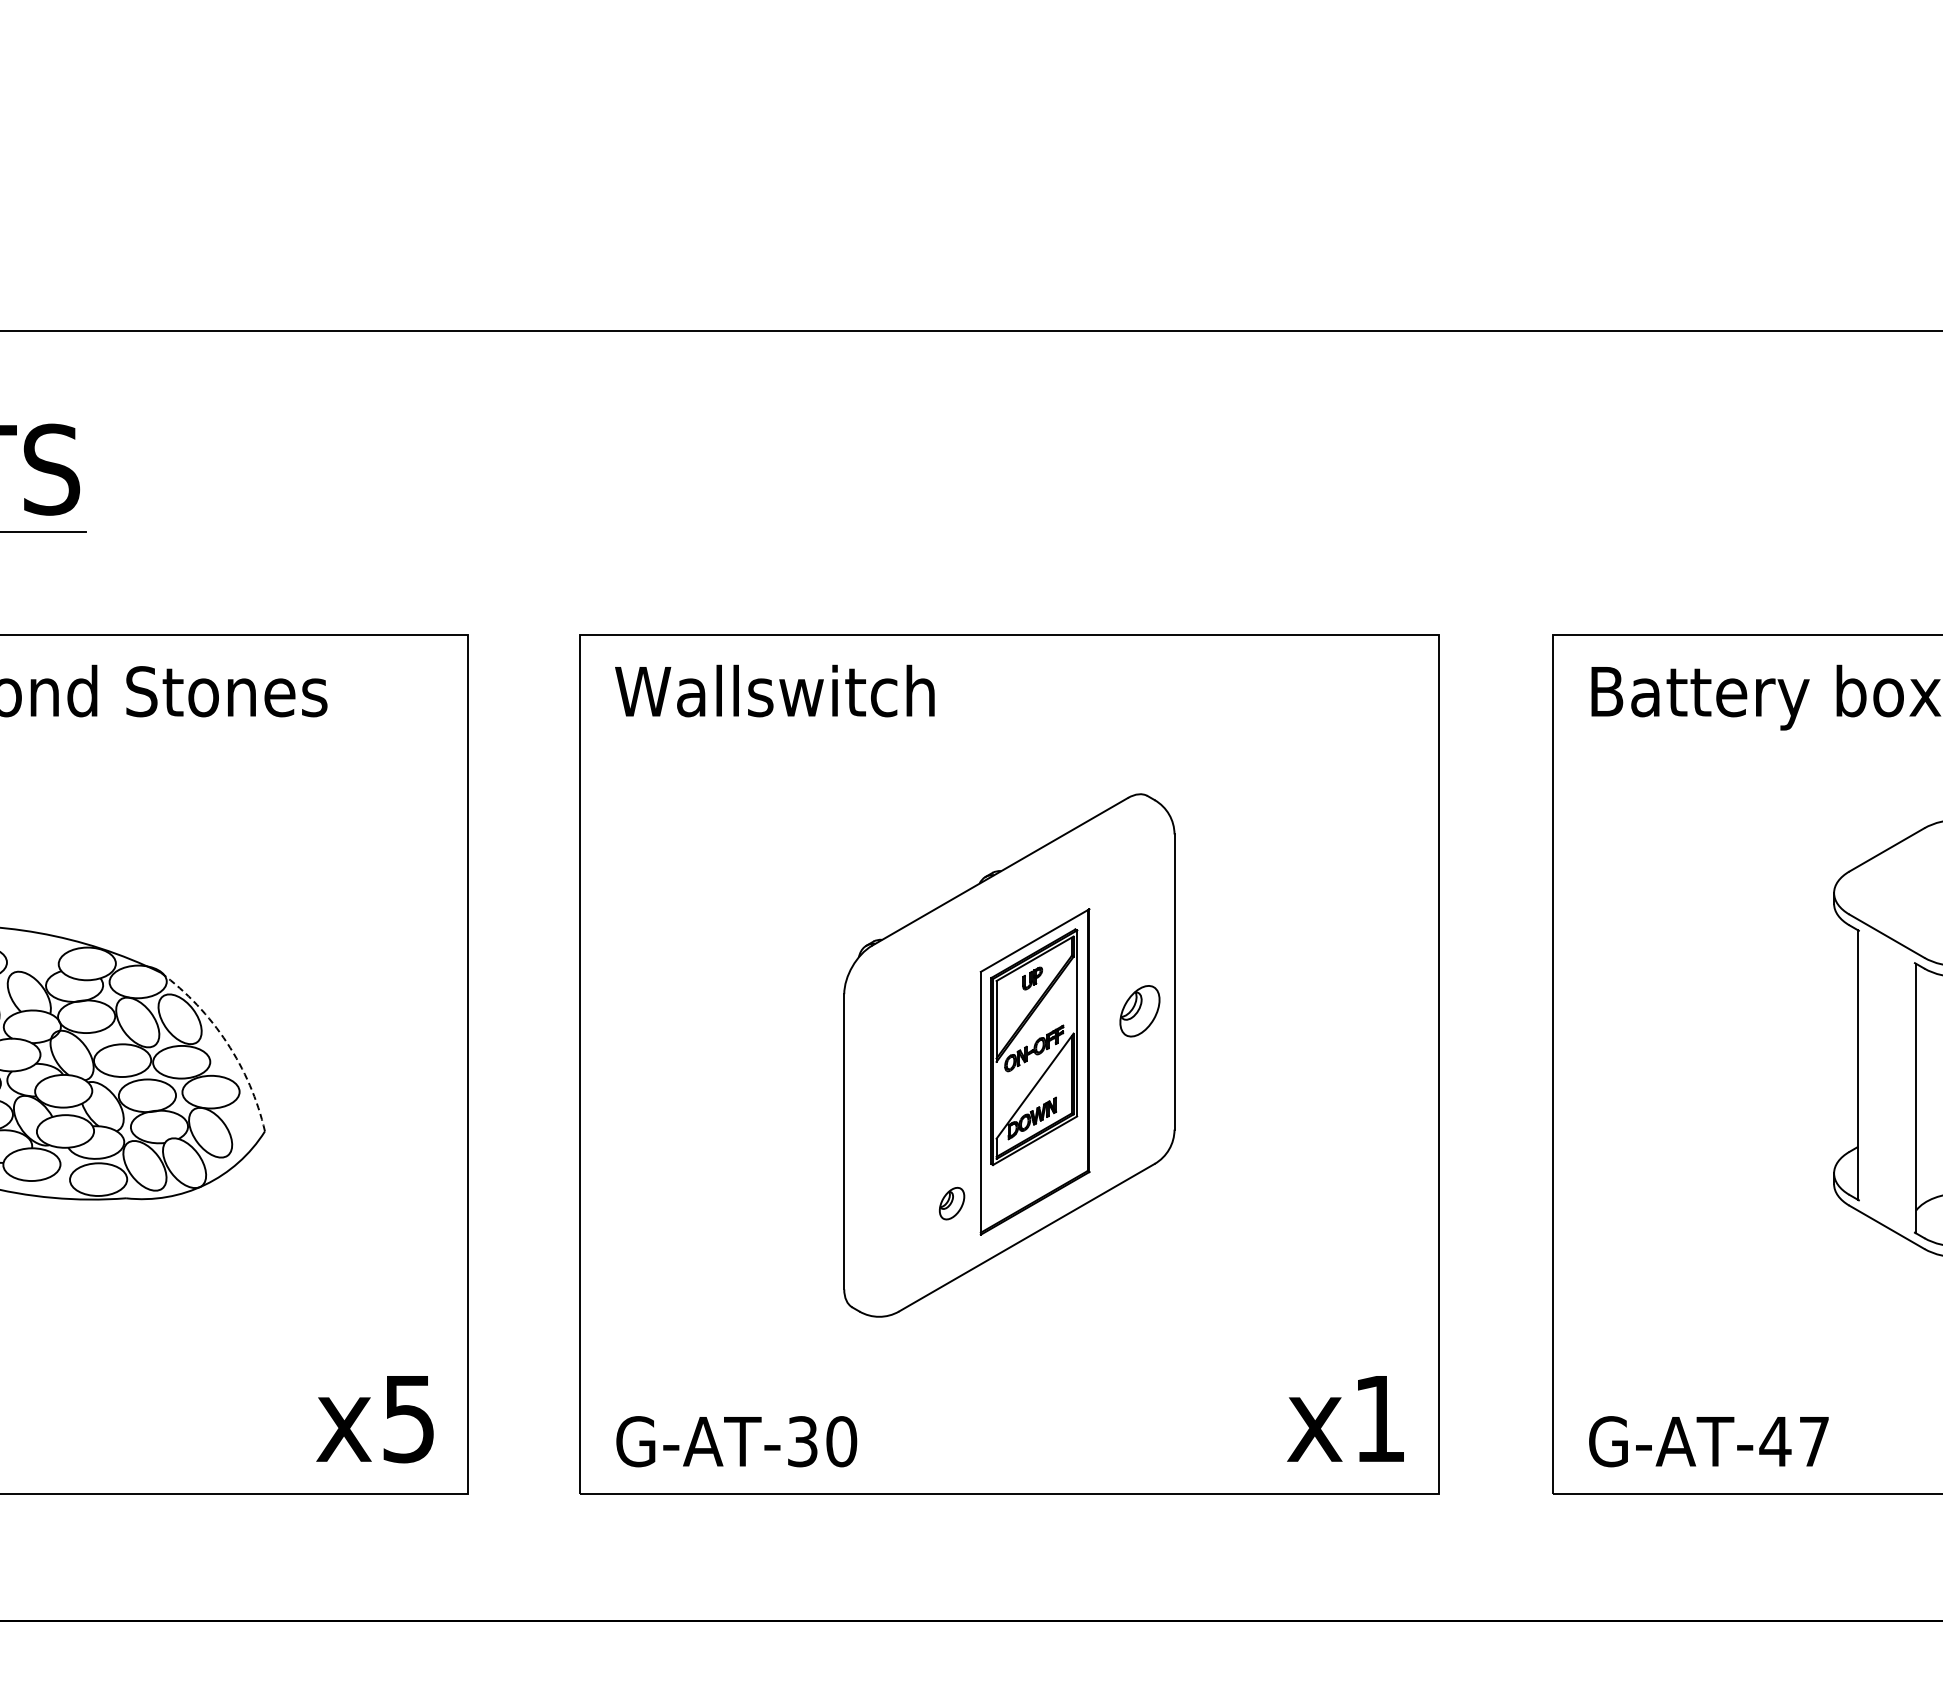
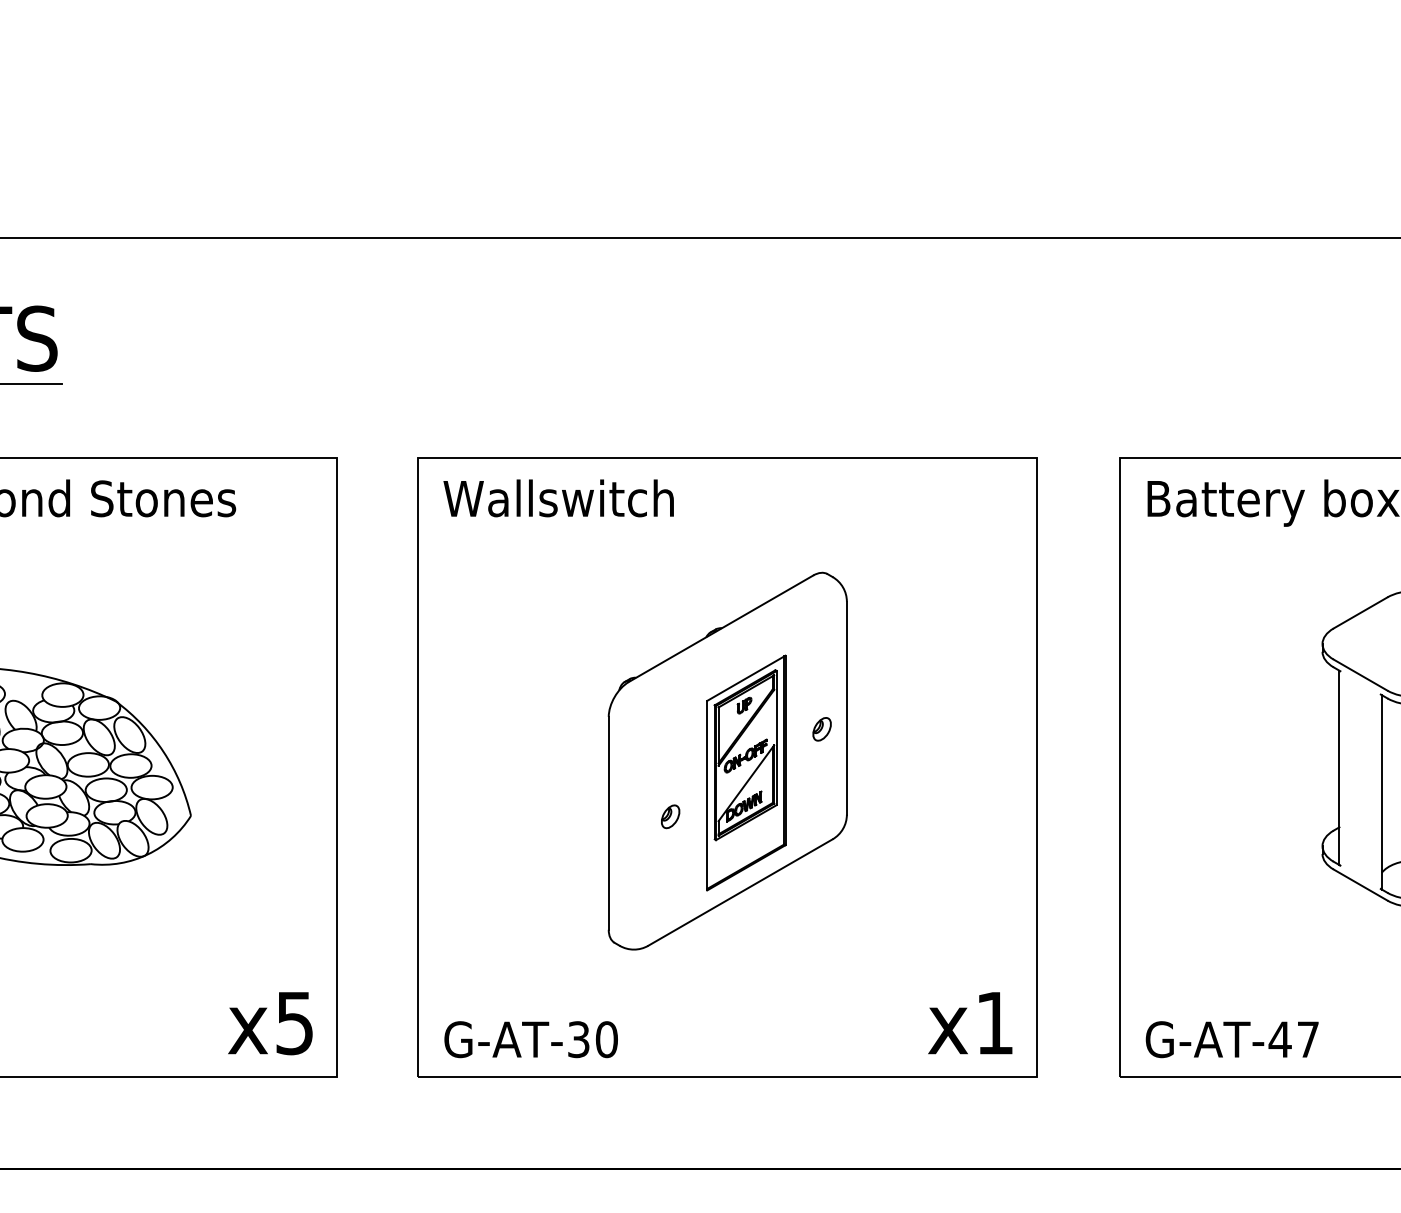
part: (1140, 1011) -> (822, 729), size x0.62
arc: (227, 1042) -> (164, 751), dashed -> solid
part: (952, 1203) -> (670, 816), moved

